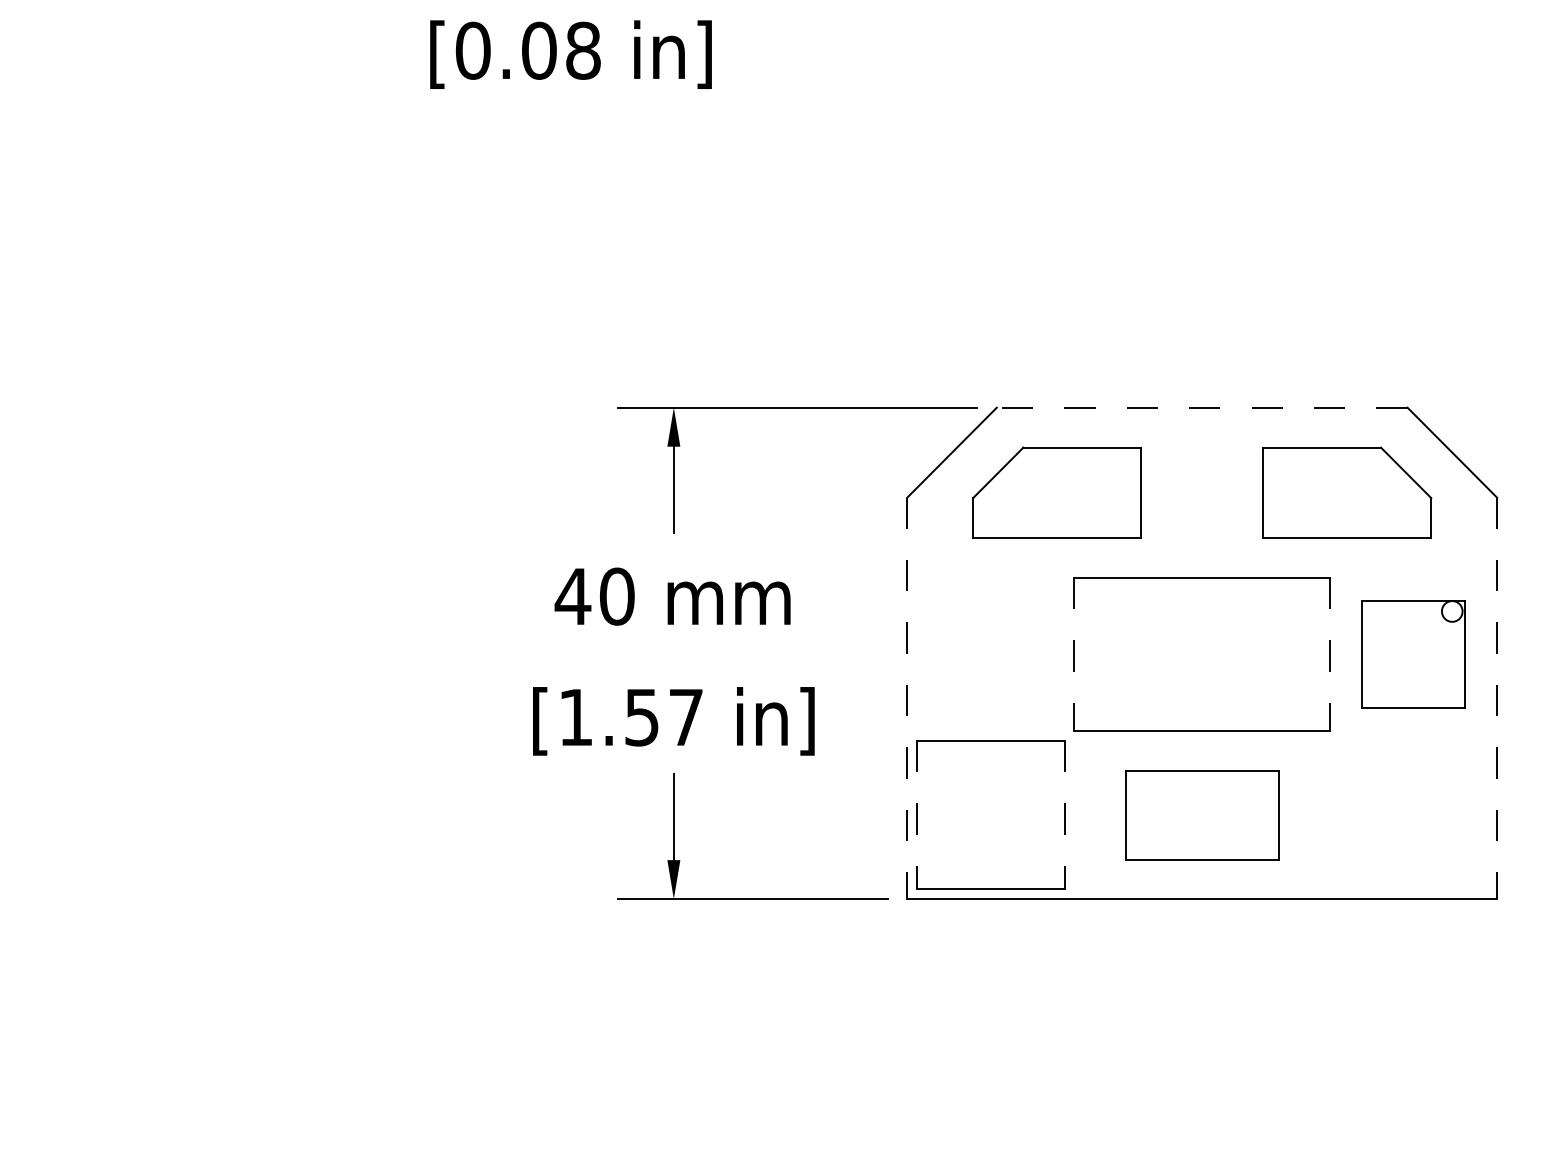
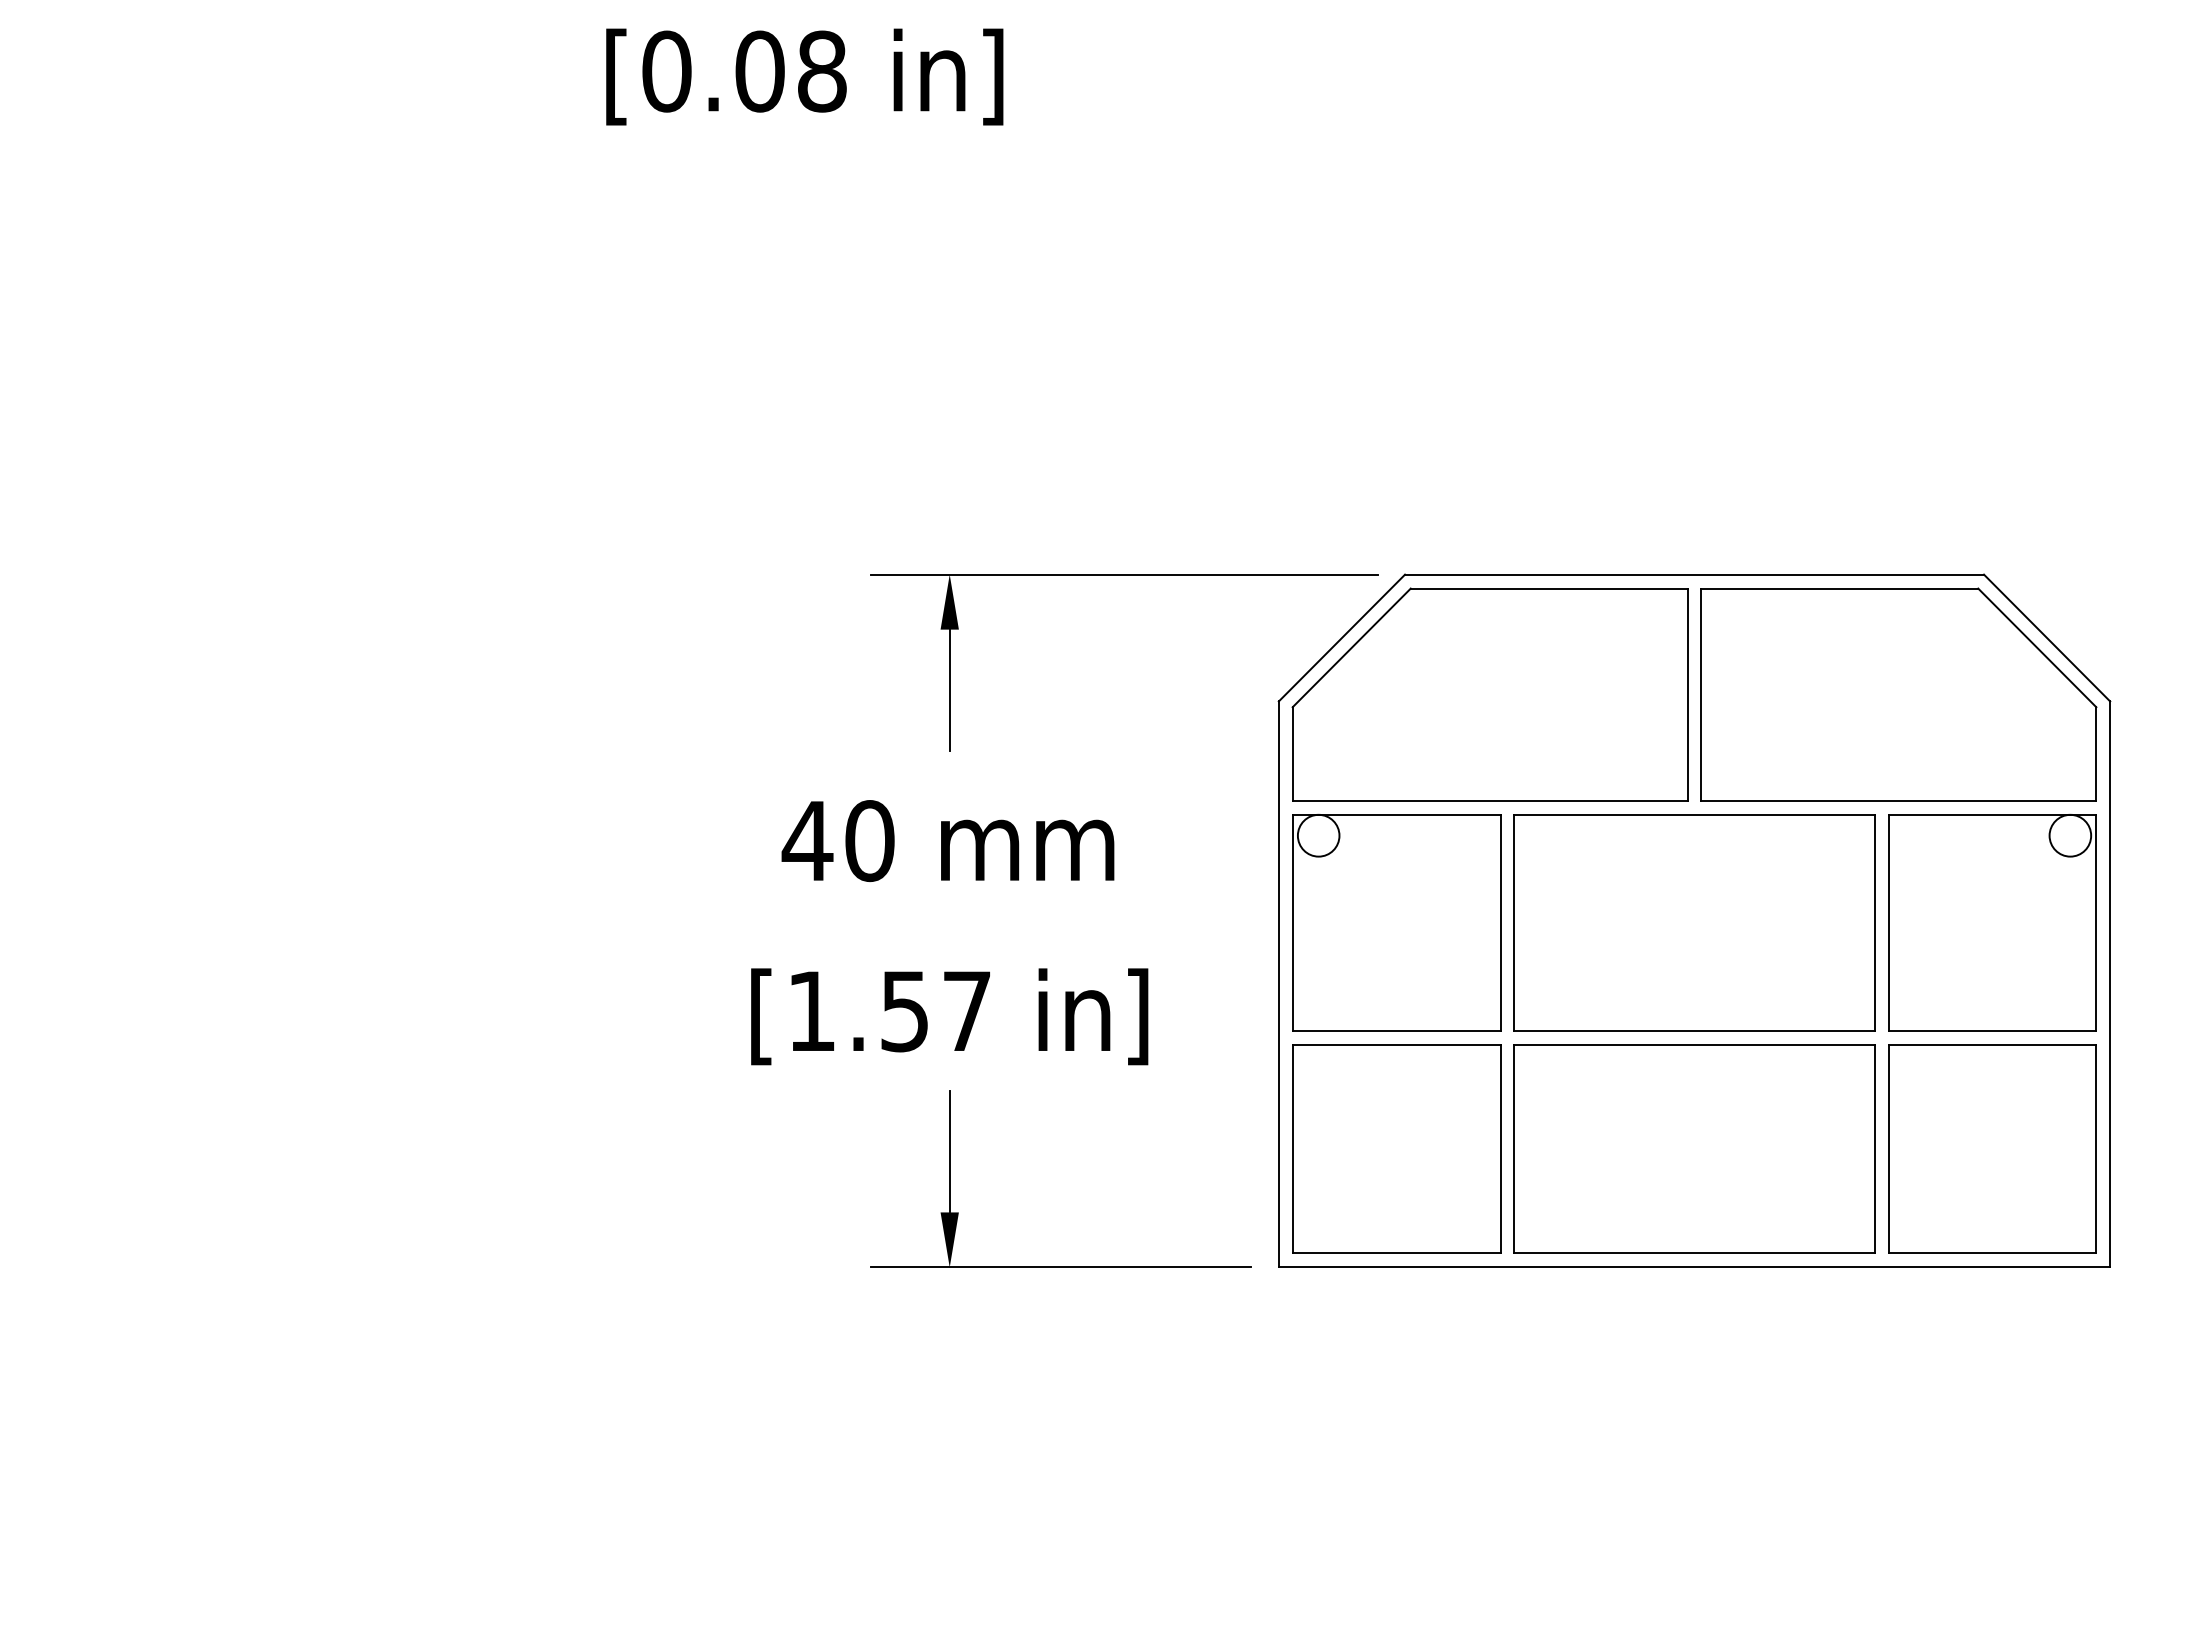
line: (1202, 407) -> (1694, 574), dashed -> solid
part: (1056, 492) -> (1489, 694), size x1.67
part: (1346, 492) -> (1898, 694), size x1.67
part: (990, 654) -> (1396, 922), added
line: (1074, 654) -> (1514, 922), dashed -> solid
line: (1329, 654) -> (1874, 922), dashed -> solid
part: (1413, 654) -> (1992, 922), size x1.43
line: (907, 698) -> (1278, 984), dashed -> solid
line: (1497, 698) -> (2110, 984), dashed -> solid
part: (1202, 814) -> (1694, 1148), size x1.67
part: (1413, 814) -> (1992, 1148), added
line: (917, 815) -> (1292, 1149), dashed -> solid
line: (1064, 815) -> (1500, 1149), dashed -> solid

